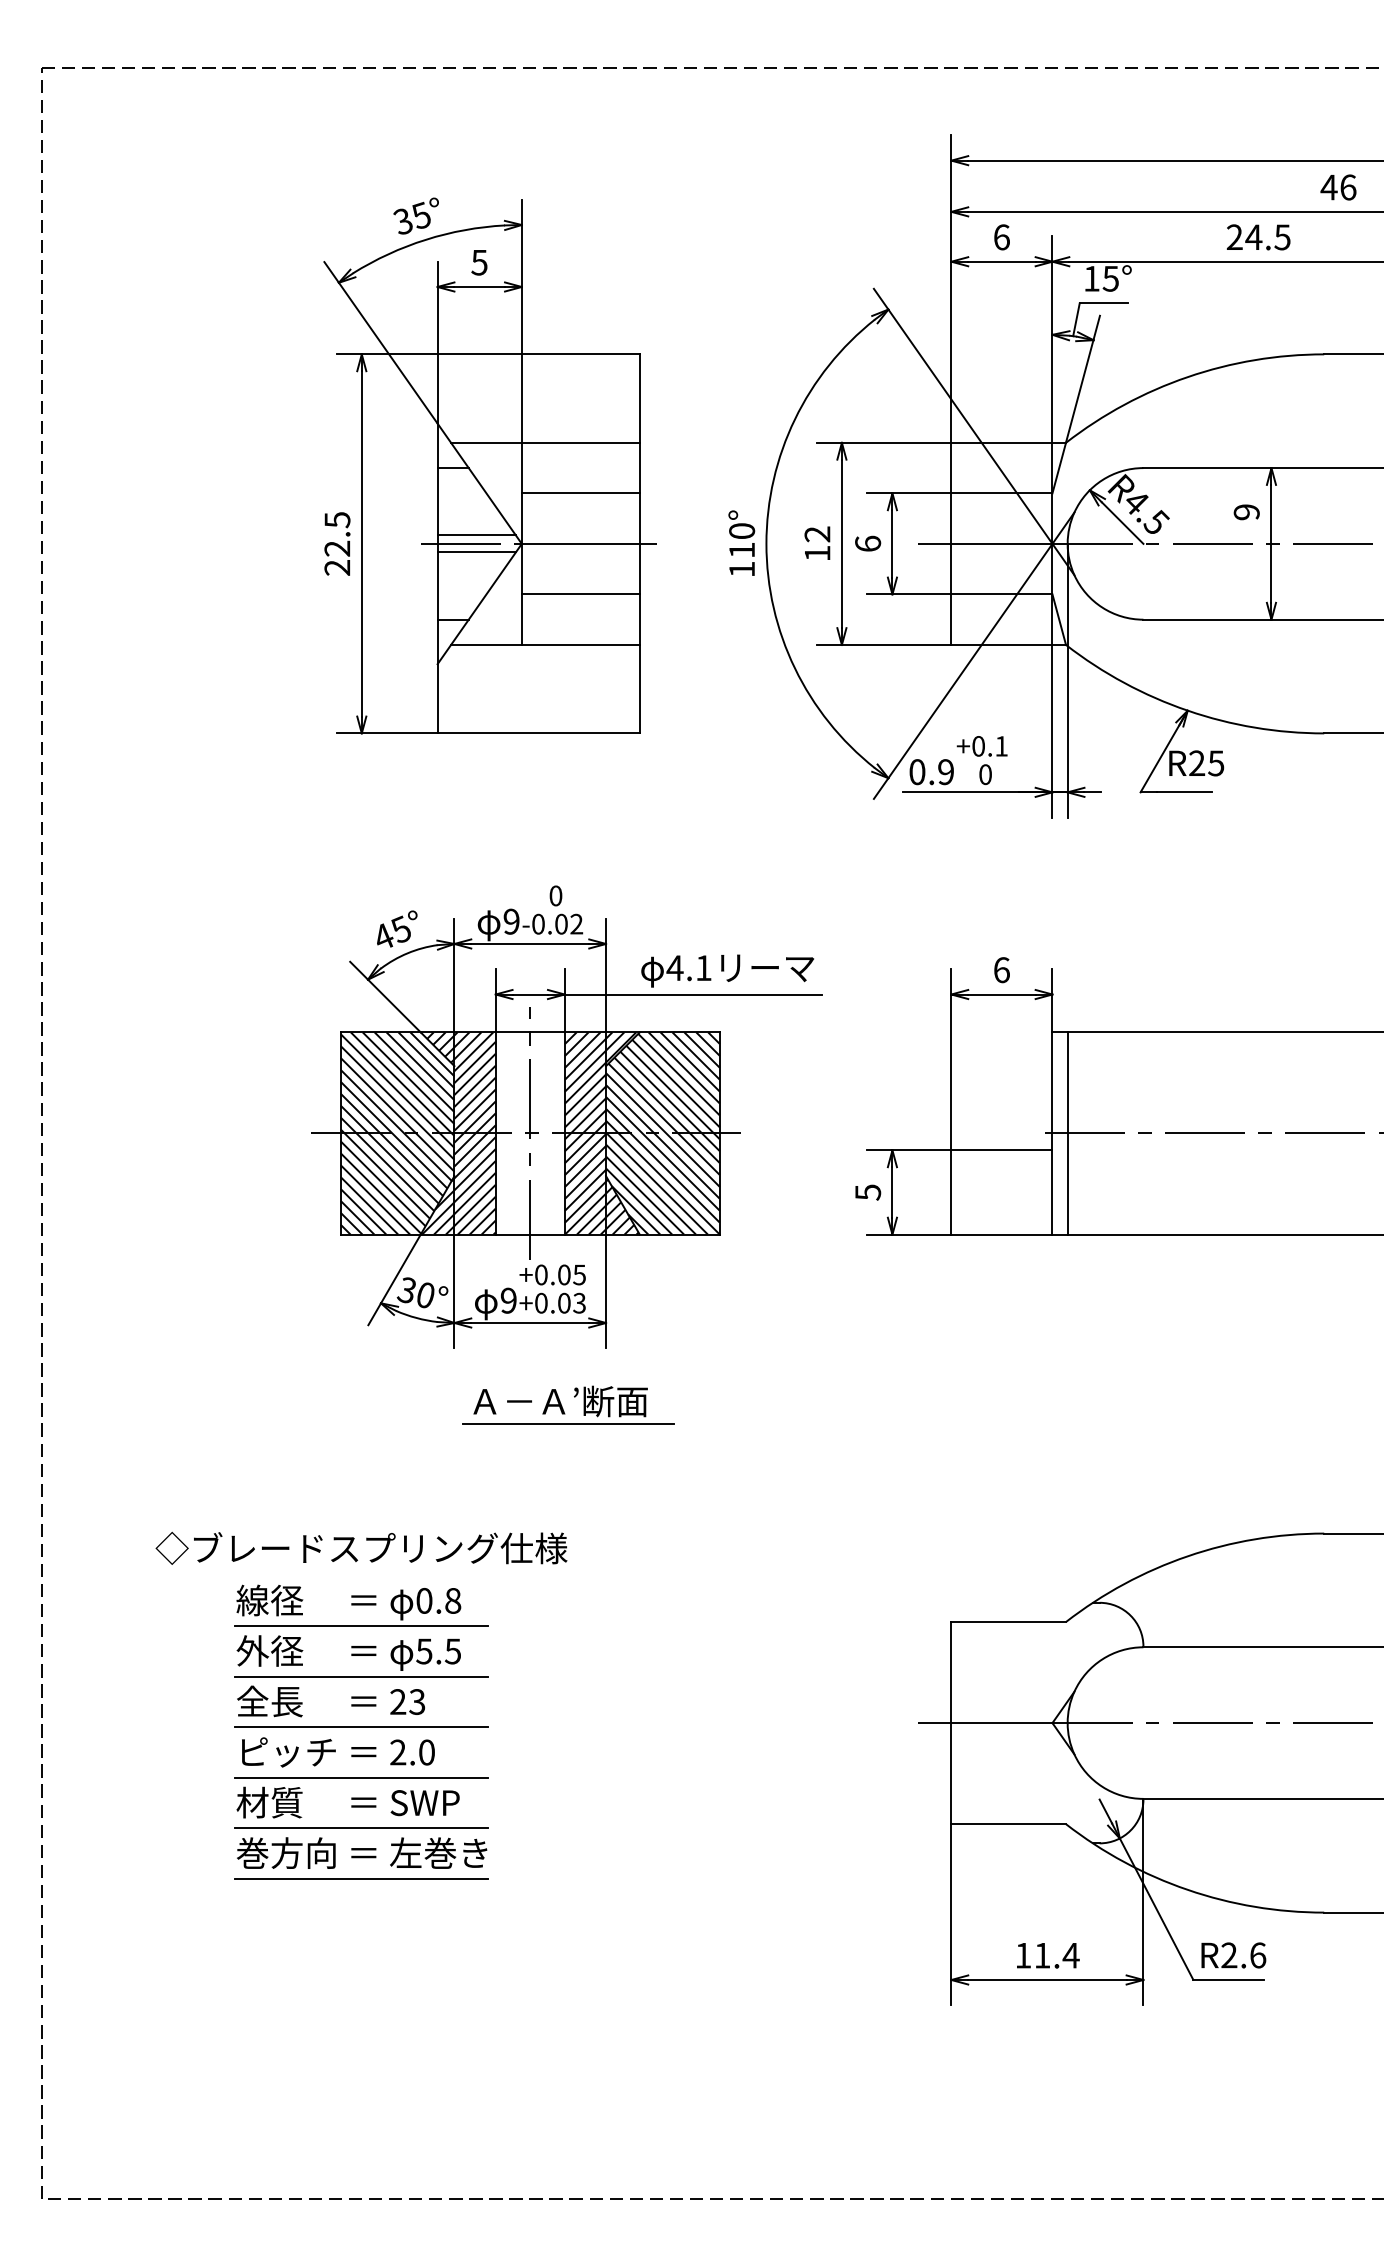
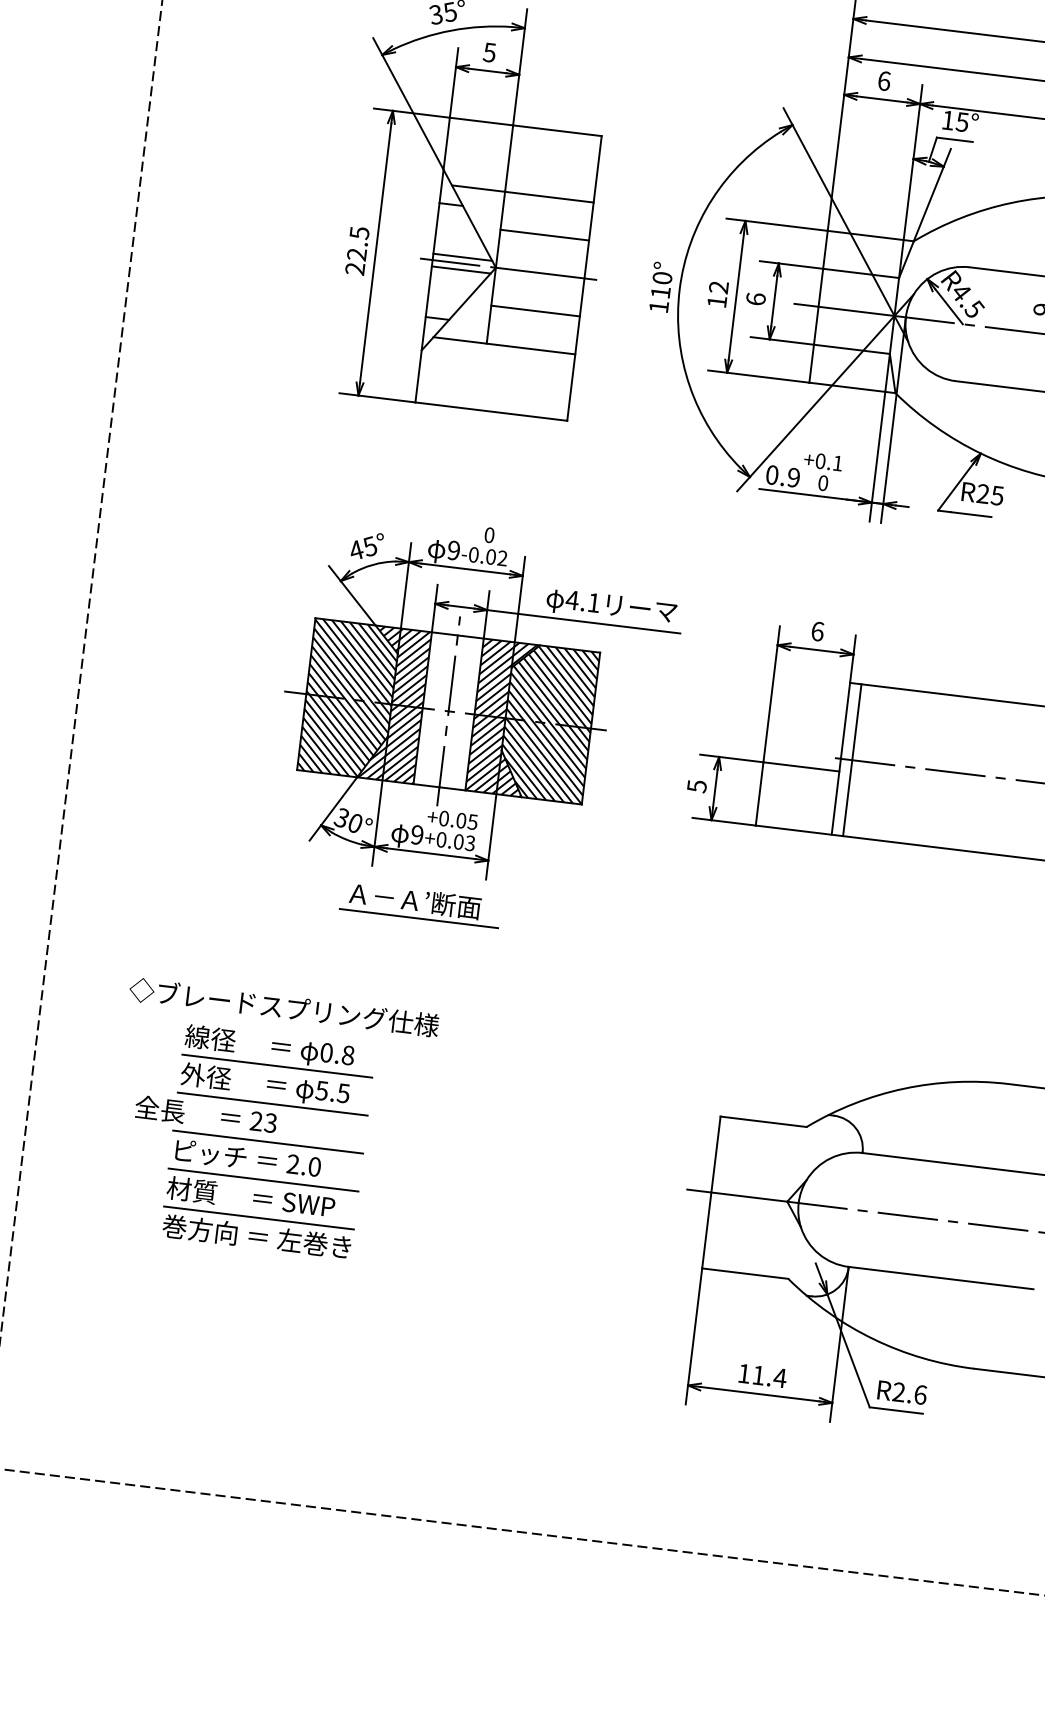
part: (562, 1406) -> (416, 904), moved
text: (330, 1701) -> (205, 1114), moved
line: (361, 1878) -> (254, 1255), removed

